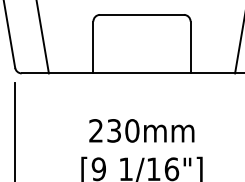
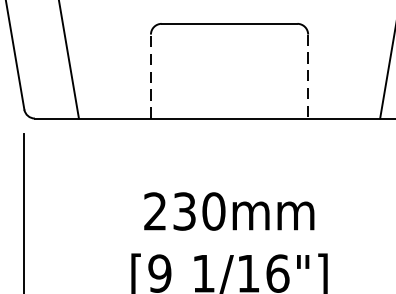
line: (93, 47) -> (151, 76), solid -> dashed
line: (190, 47) -> (308, 76), solid -> dashed

